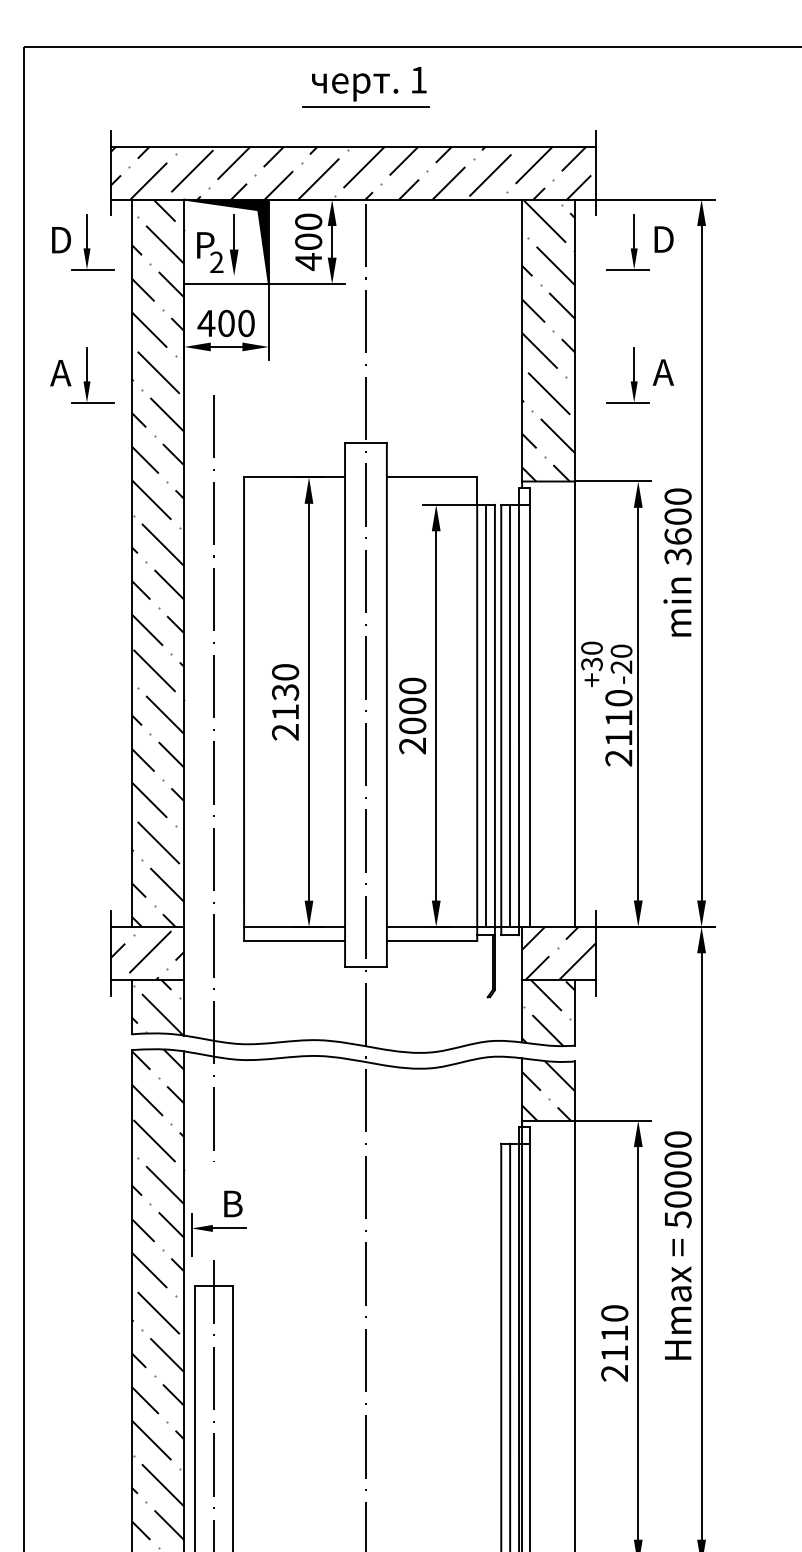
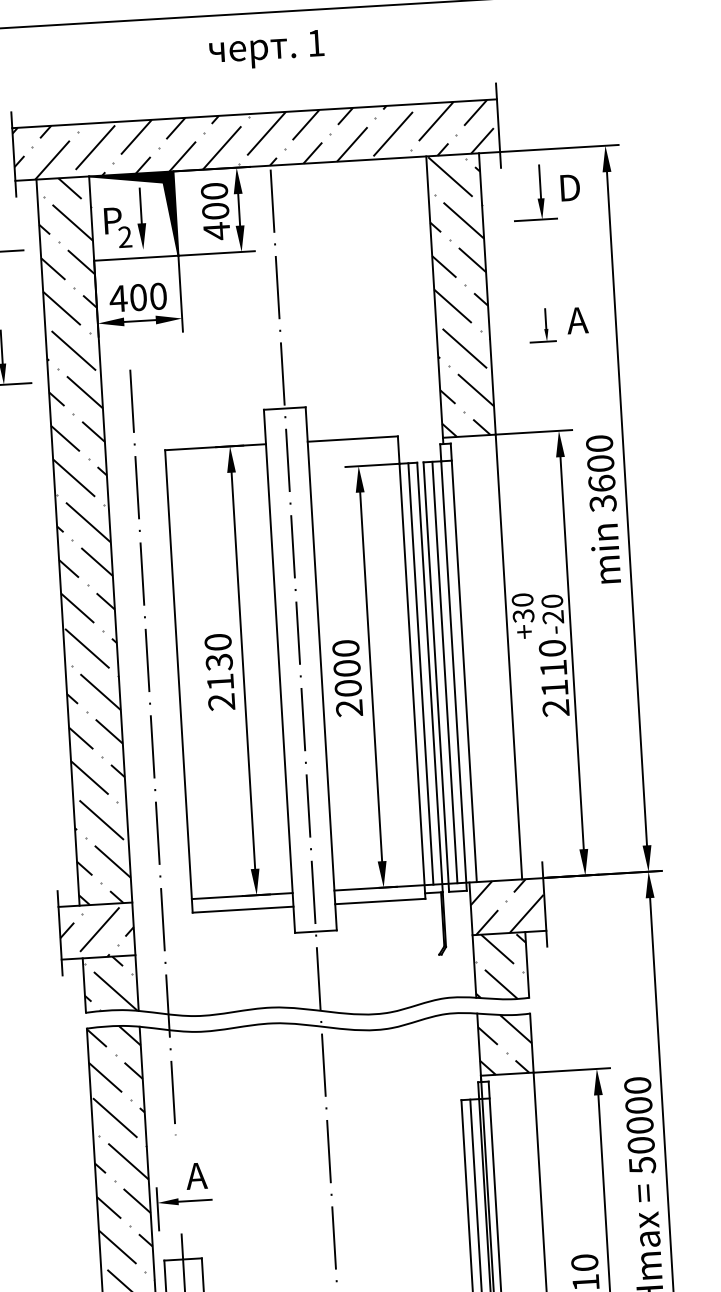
line: (365, 107) -> (264, 73), removed
part: (627, 375) -> (541, 325), size x0.6
text: (231, 1203) -> (195, 1175), B -> A

